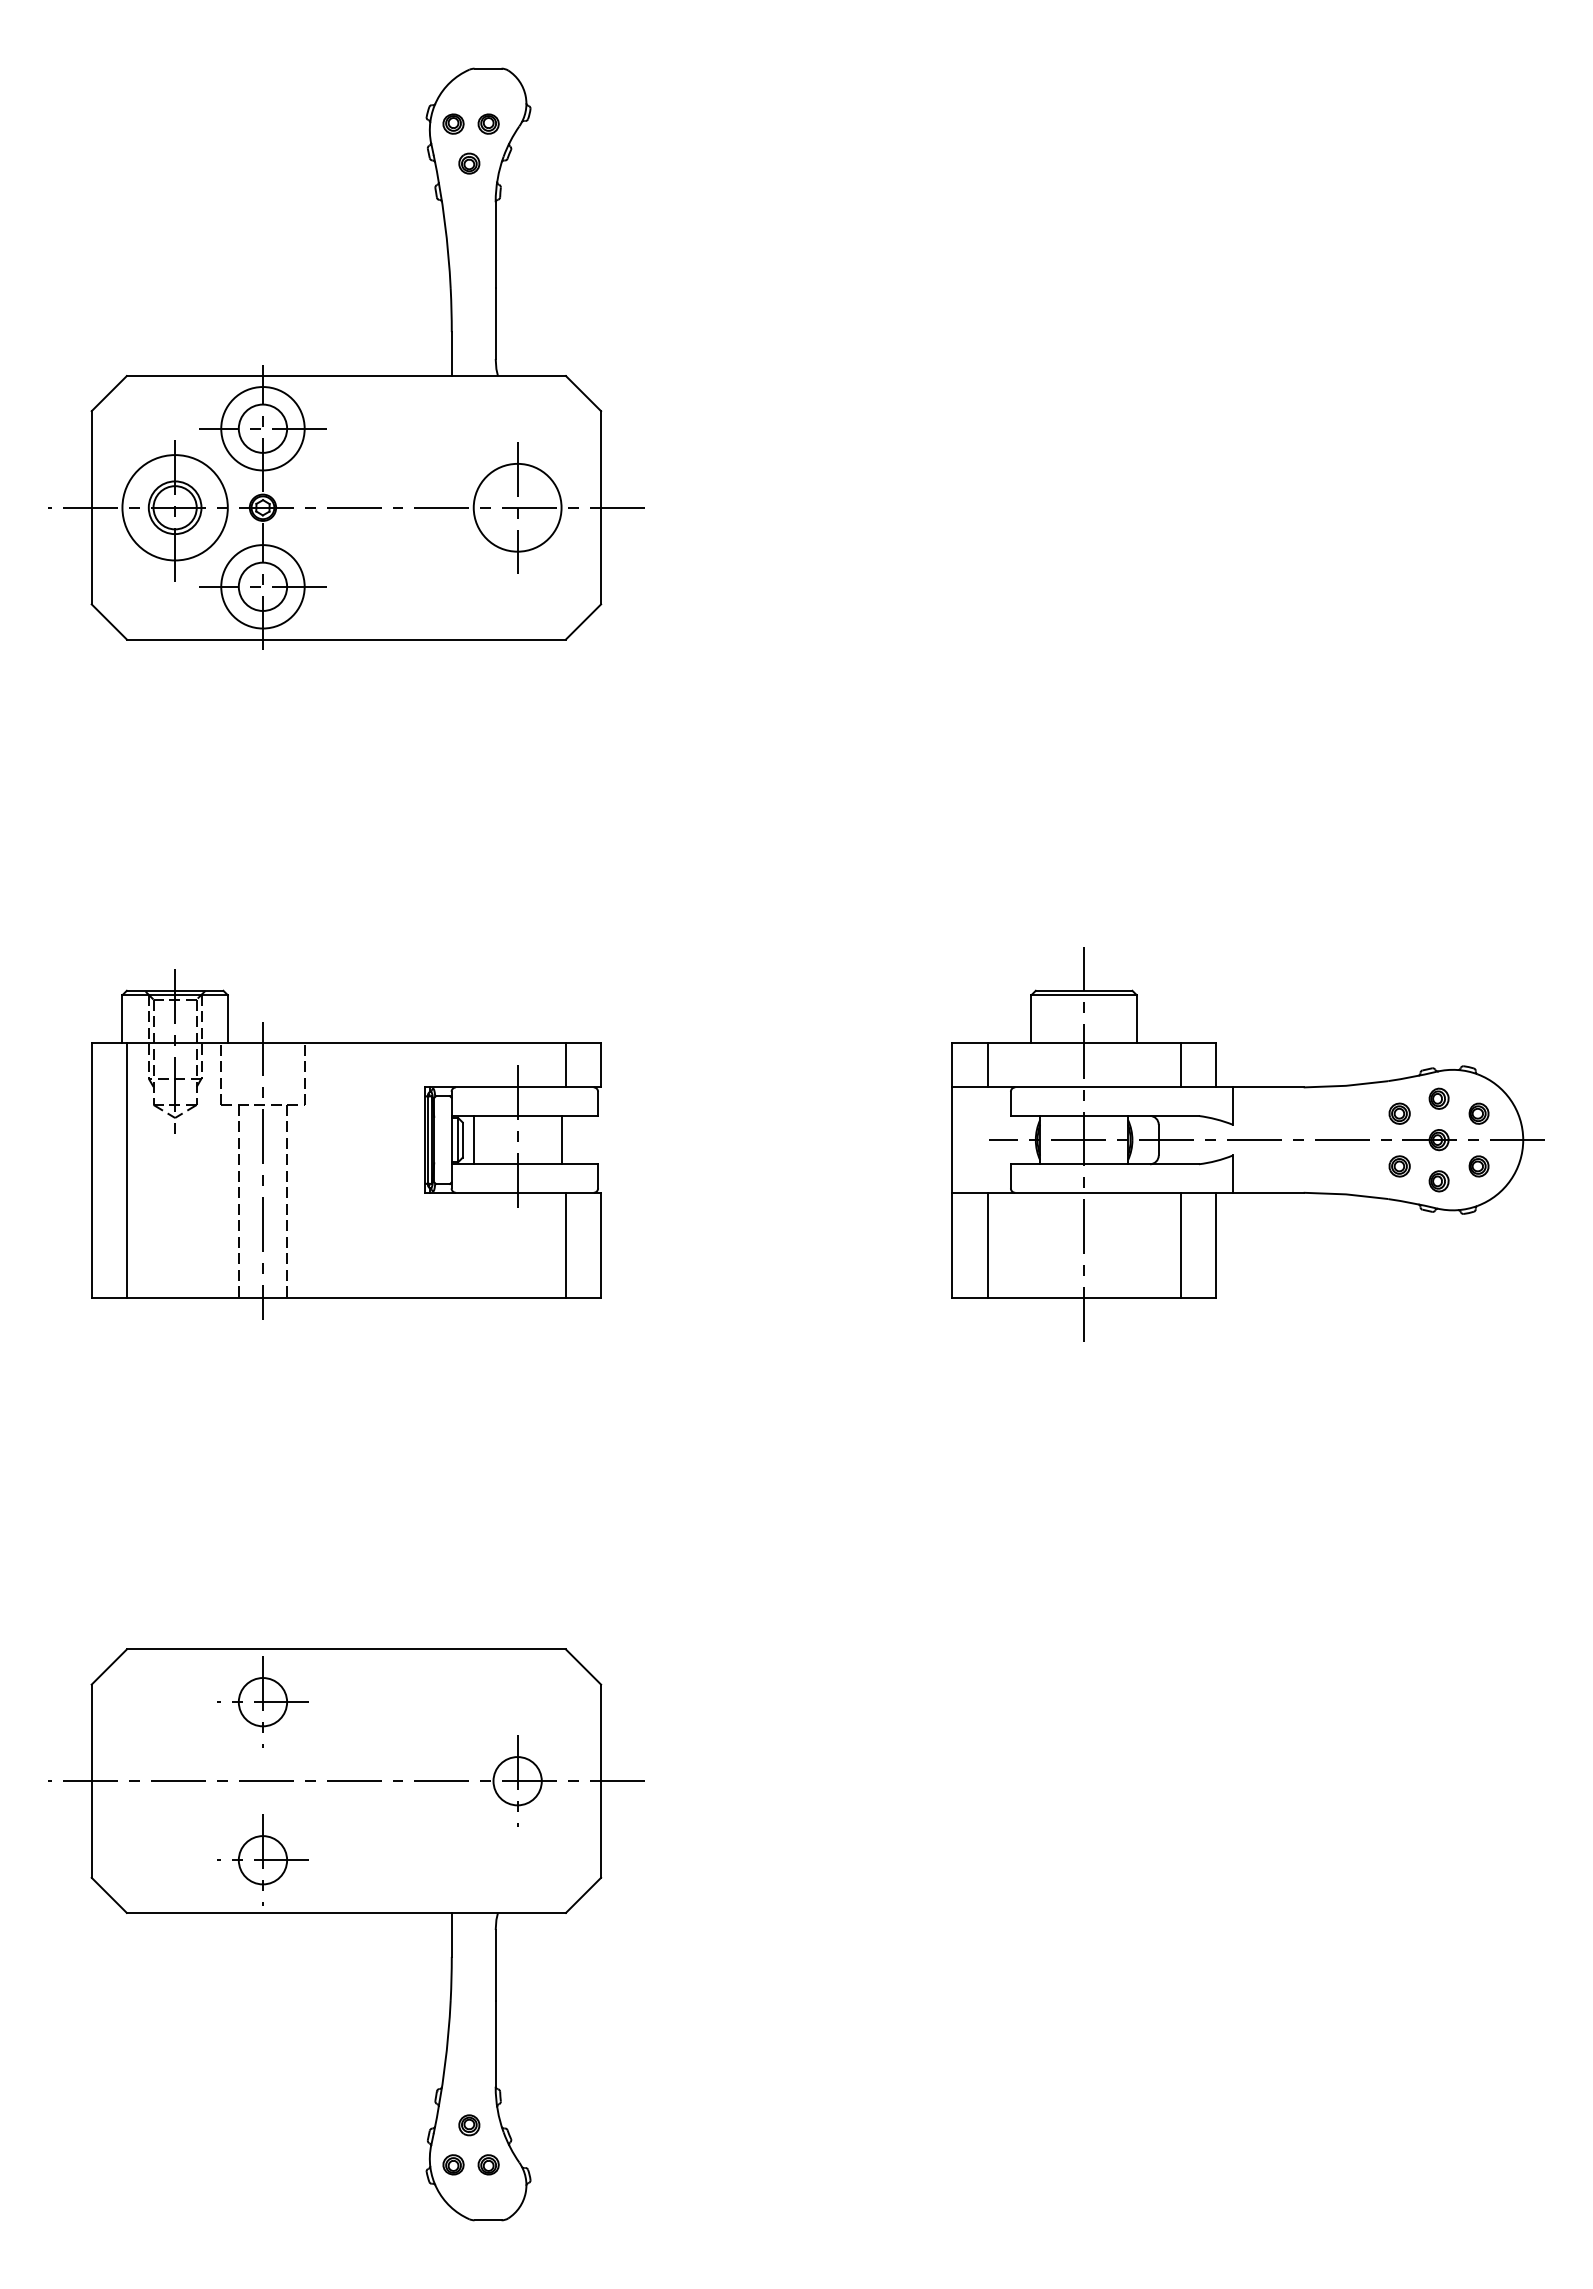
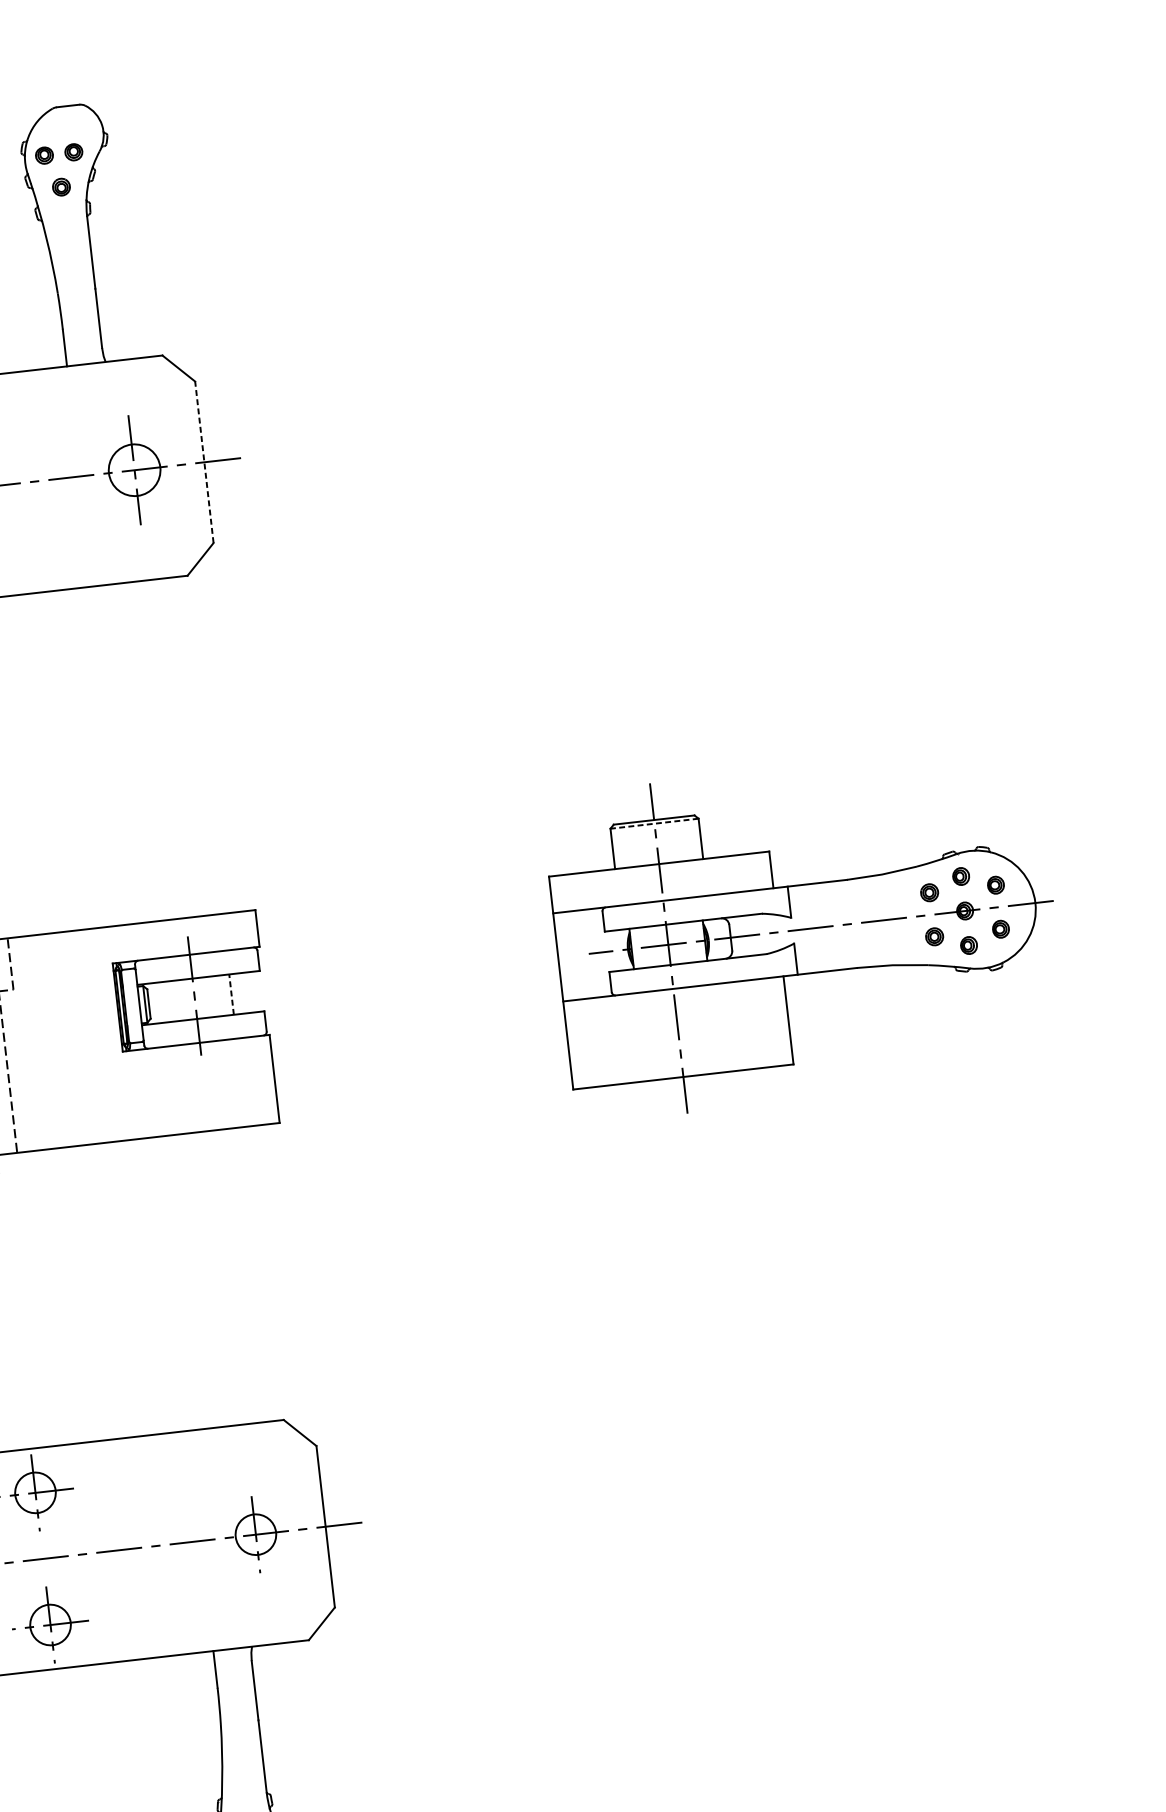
circle: (517, 507) -> (134, 470), size x0.7
line: (601, 507) -> (204, 462), solid -> dashed
line: (1084, 995) -> (654, 823), solid -> dashed
line: (565, 1065) -> (227, 931), removed
line: (987, 1065) -> (580, 891), removed
line: (1180, 1065) -> (741, 873), removed
line: (473, 1139) -> (157, 1002), removed
line: (561, 1139) -> (231, 994), solid -> dashed
line: (565, 1245) -> (244, 1082), removed
line: (987, 1245) -> (597, 1042), removed
line: (1180, 1245) -> (758, 1023), removed

